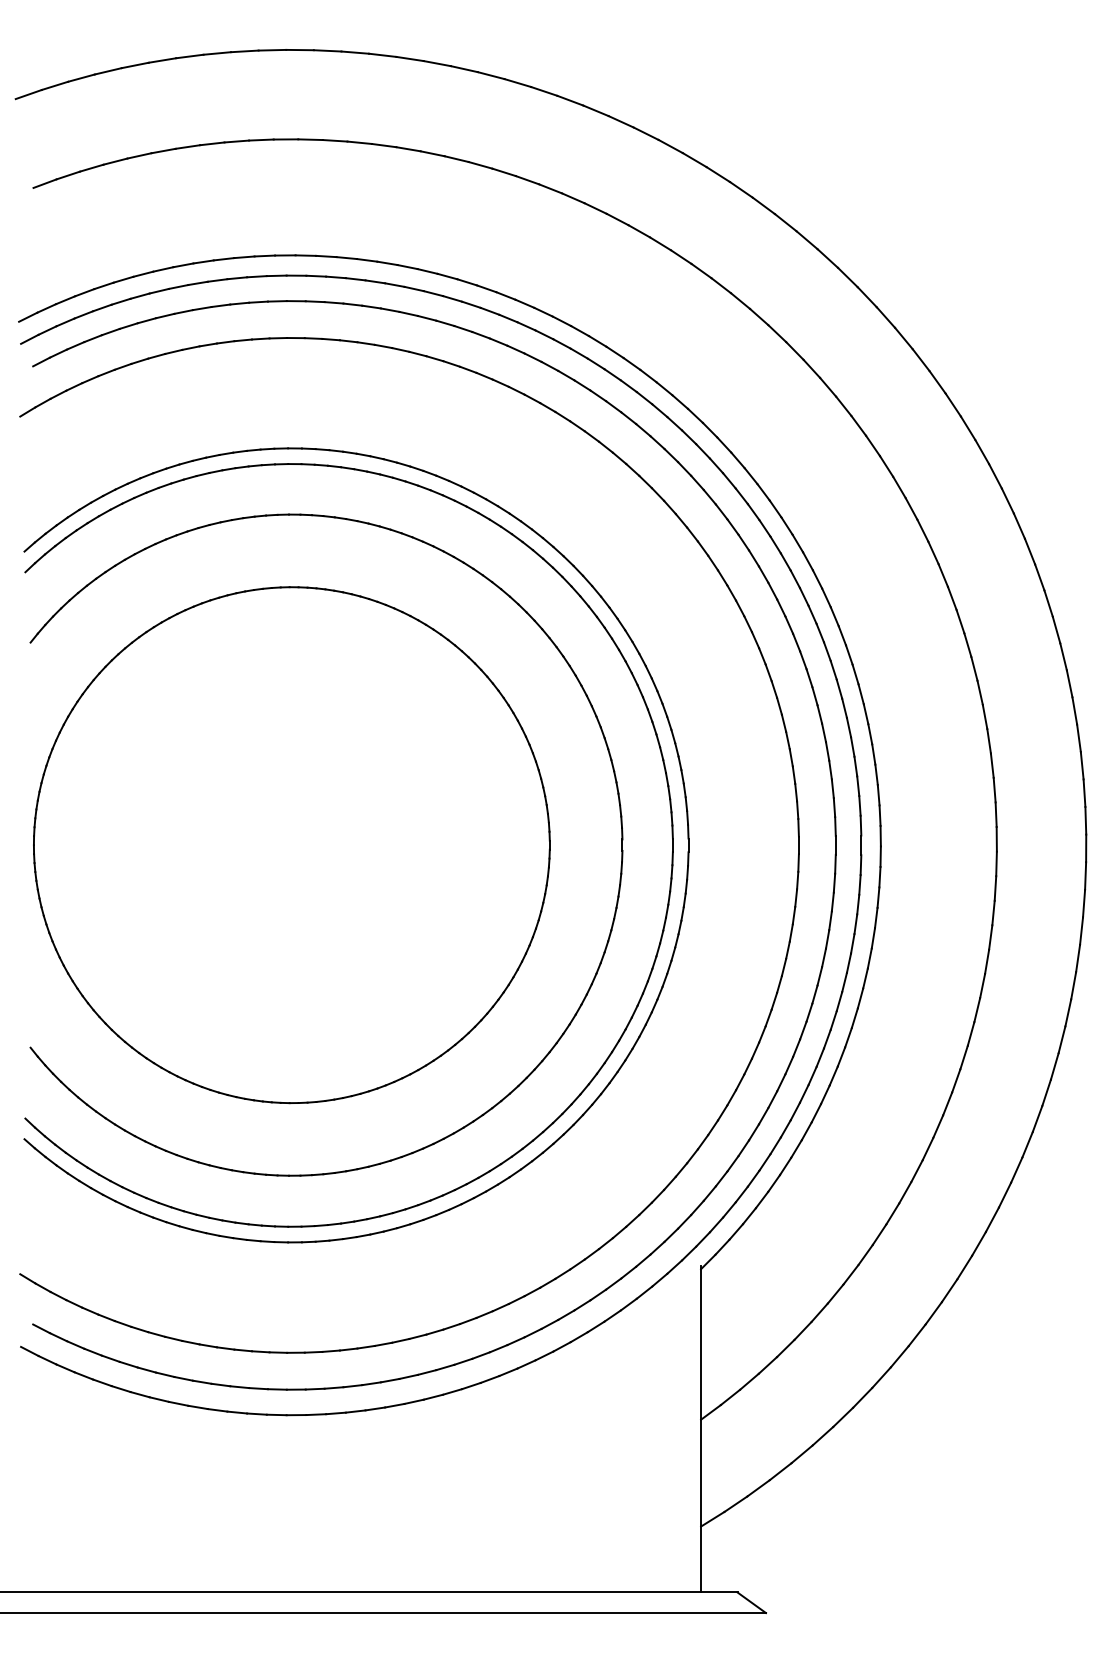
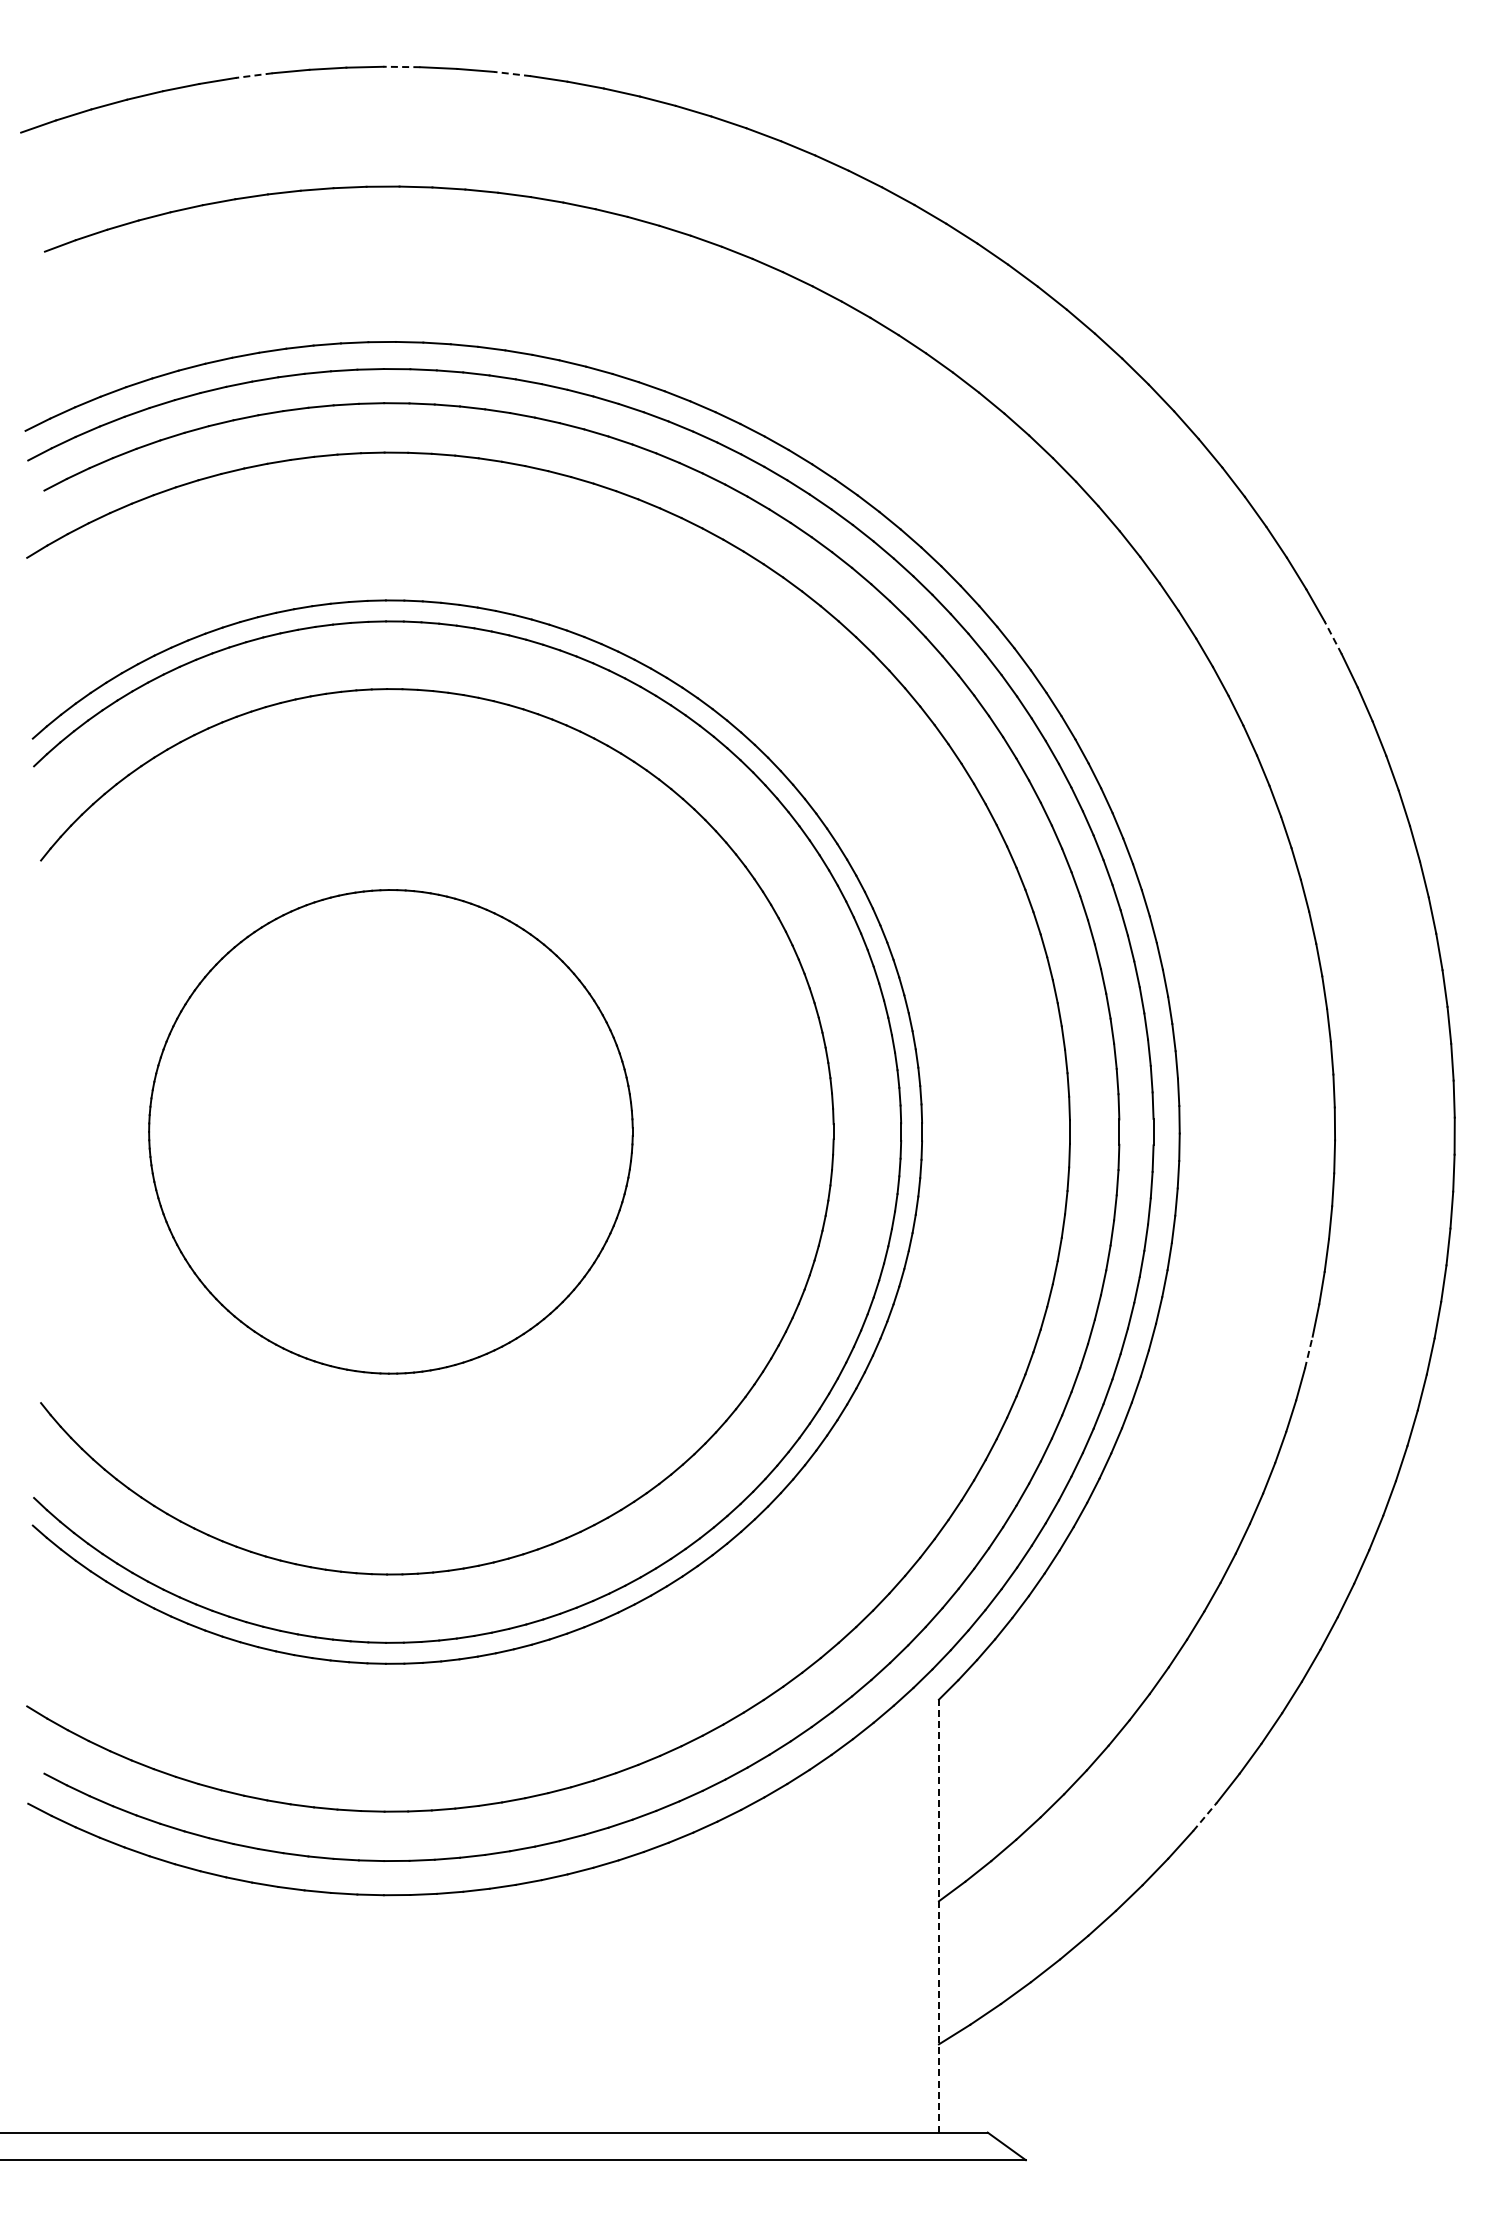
line: (299, 49) -> (401, 66), solid -> dashed
line: (382, 55) -> (512, 74), solid -> dashed
line: (189, 56) -> (253, 75), solid -> dashed
line: (995, 476) -> (1333, 637), solid -> dashed
part: (291, 844) -> (390, 1131), size x0.7
line: (977, 1009) -> (1308, 1352), solid -> dashed
line: (899, 1357) -> (1204, 1817), solid -> dashed
line: (700, 1428) -> (938, 1913), solid -> dashed

